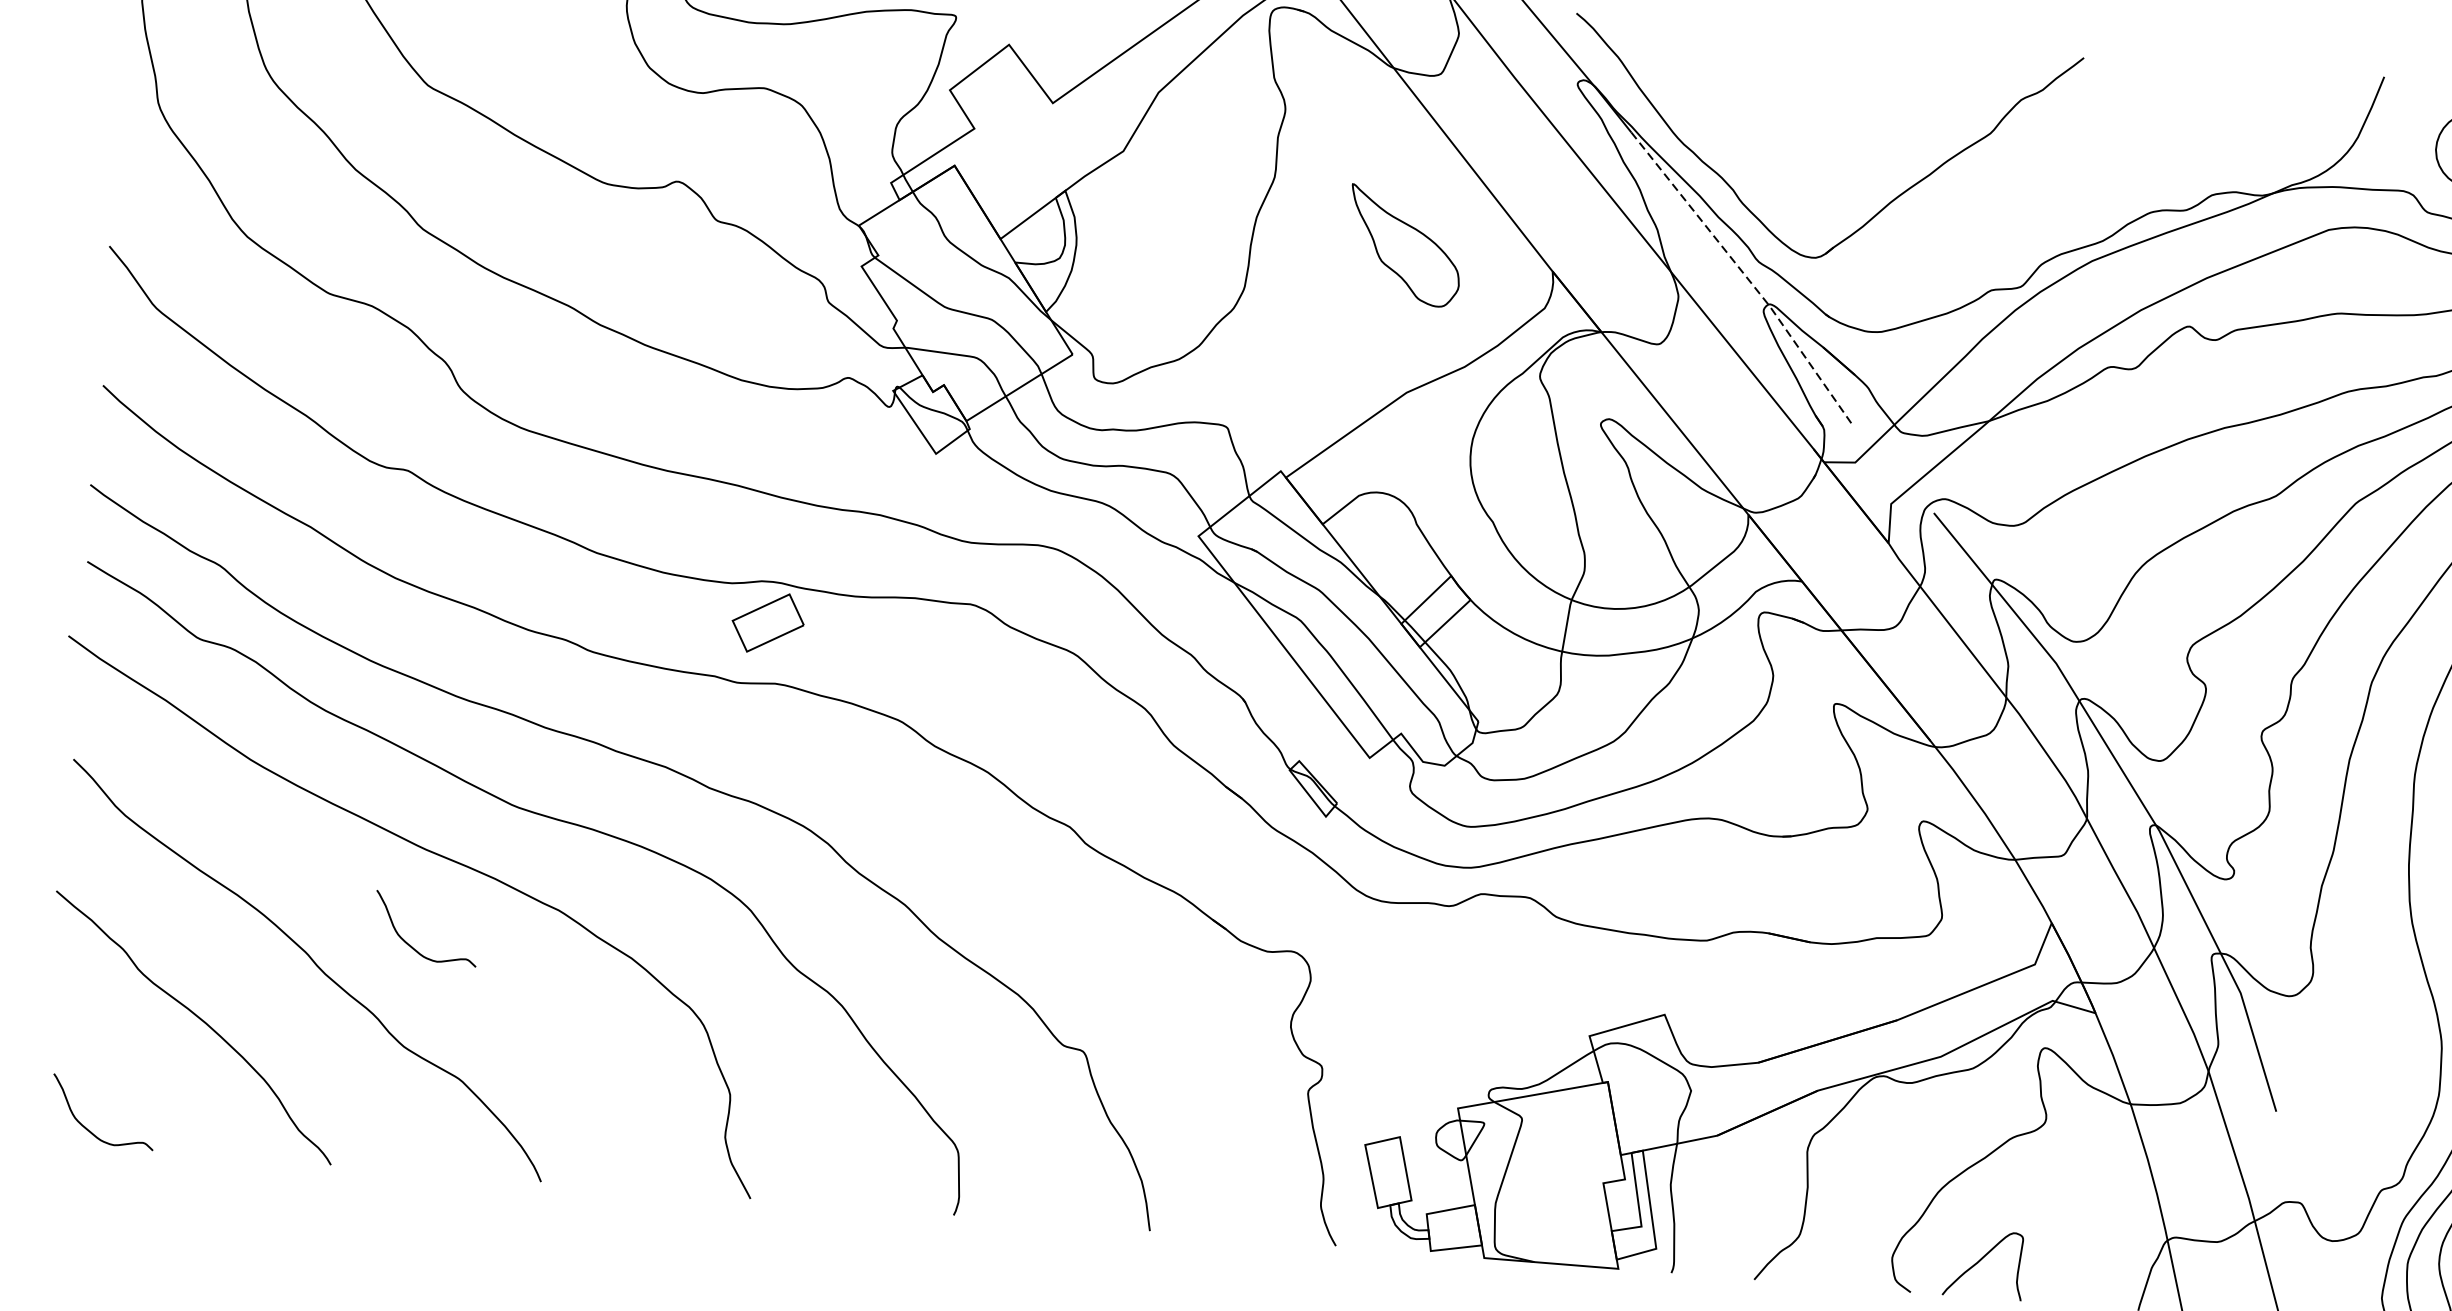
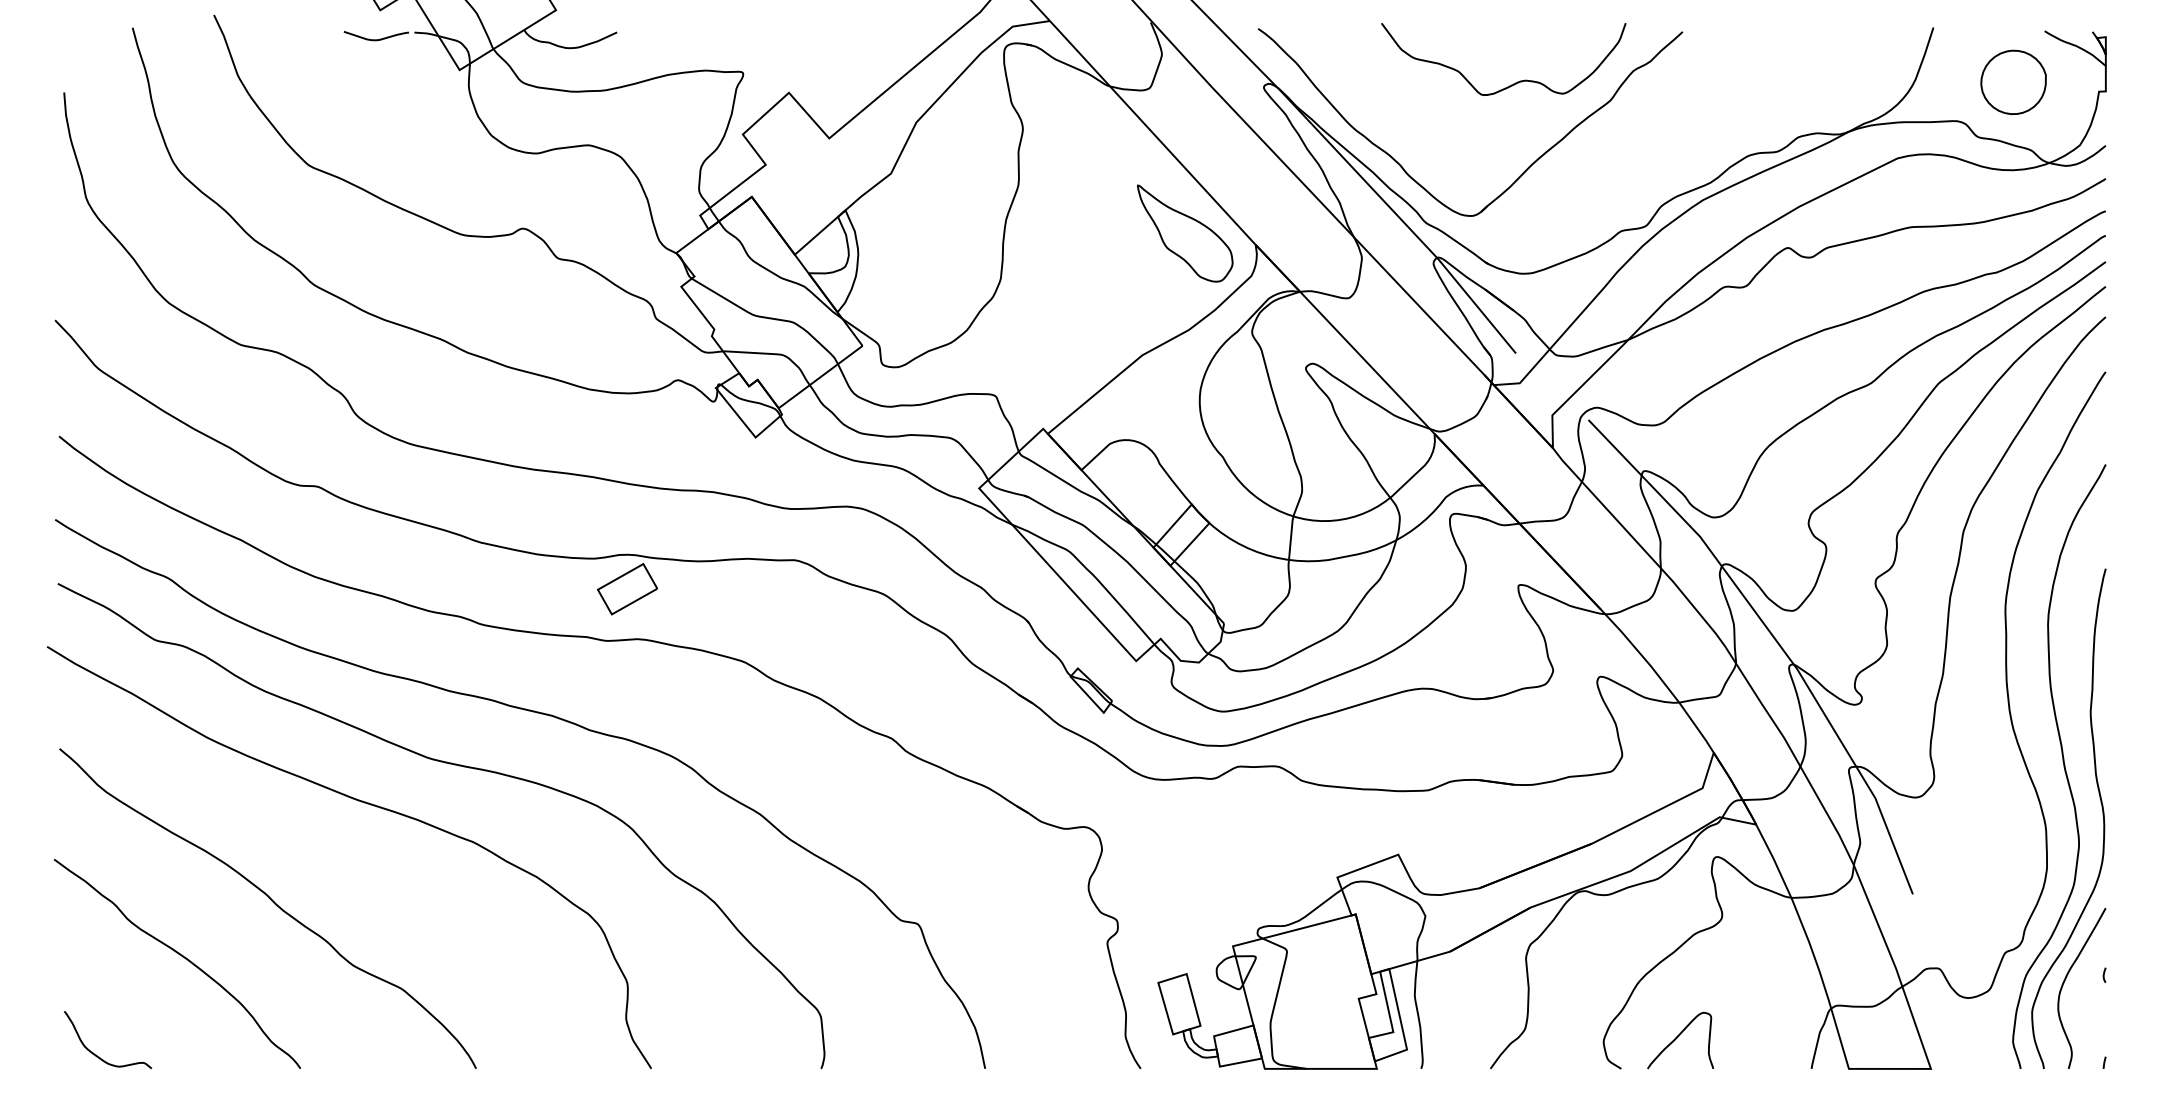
part: (1879, 102) -> (1515, 82), added
part: (1405, 246) -> (1185, 233), moved
line: (1747, 277) -> (1417, 236), dashed -> solid
curve: (414, 947) -> (355, 882), removed

